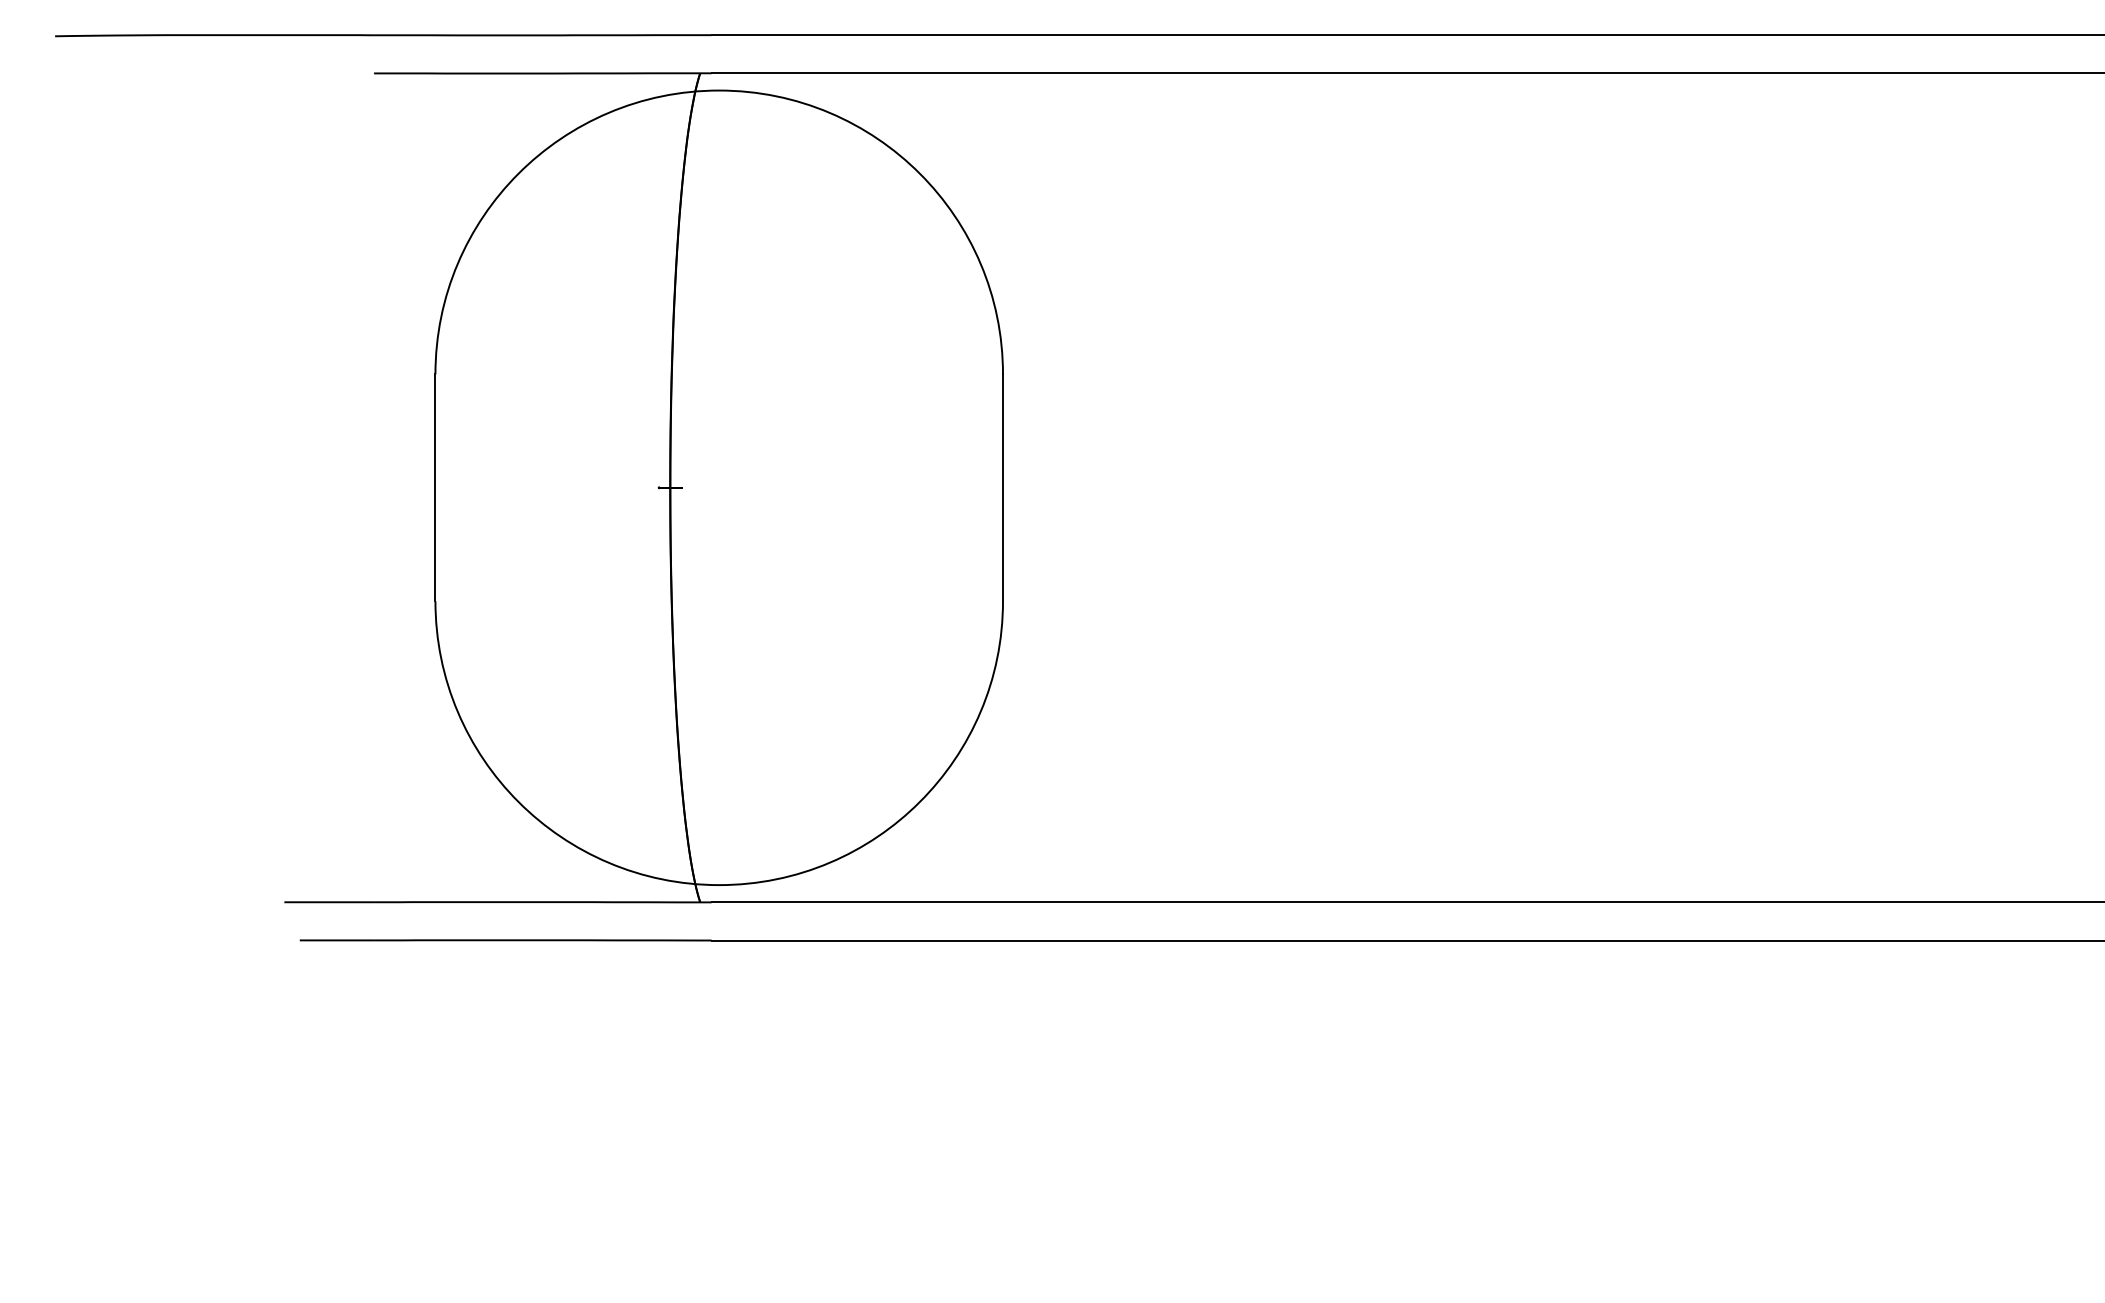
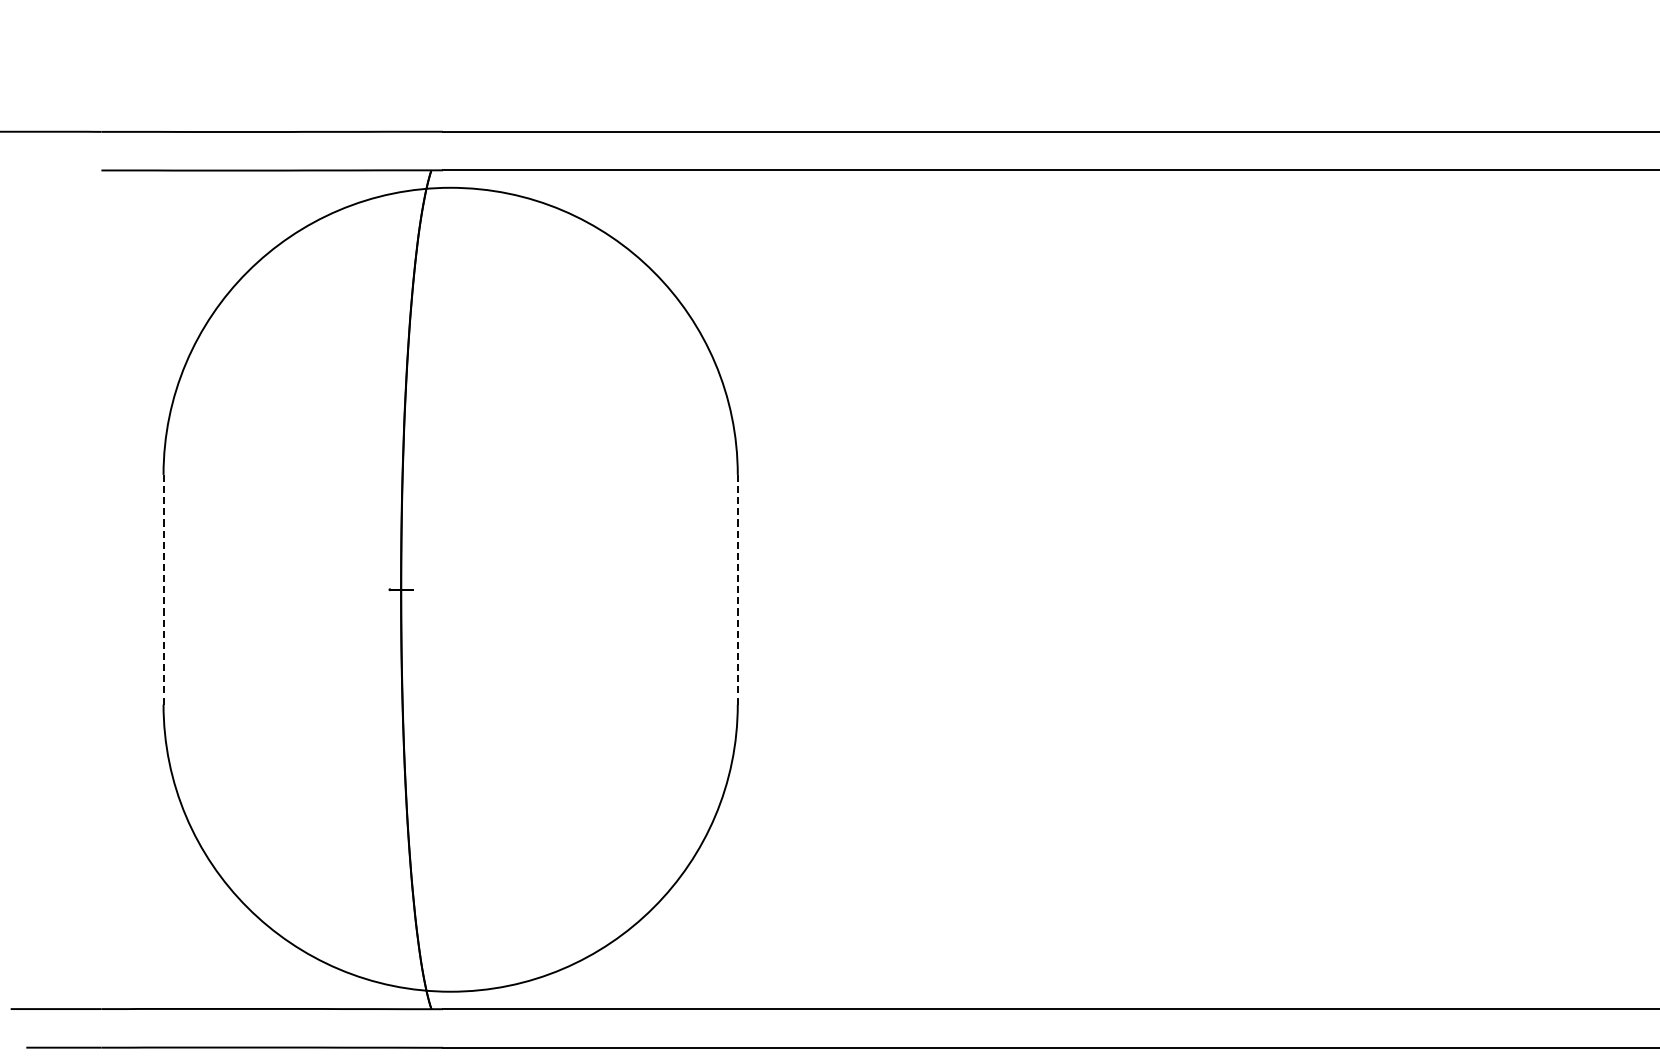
line: (435, 487) -> (163, 589), solid -> dashed
line: (1003, 487) -> (738, 589), solid -> dashed

